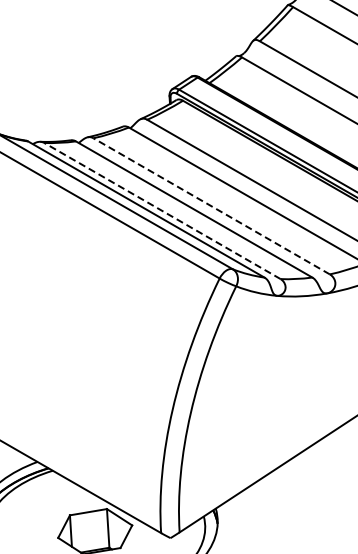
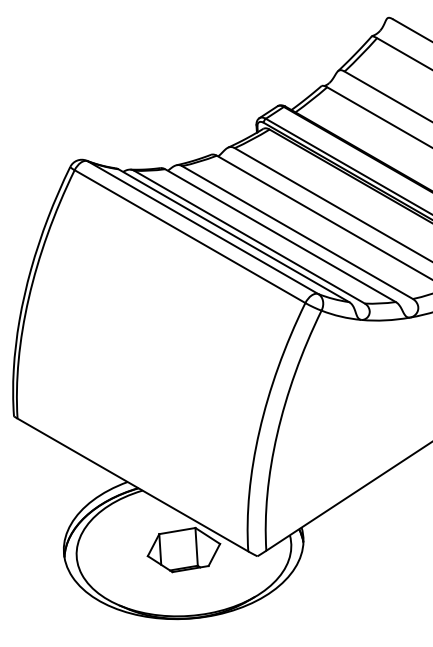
line: (211, 206) -> (297, 232), dashed -> solid
line: (162, 210) -> (249, 236), dashed -> solid

